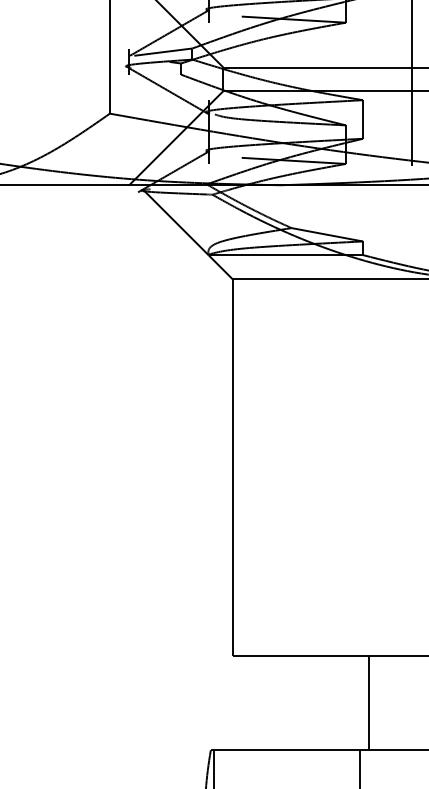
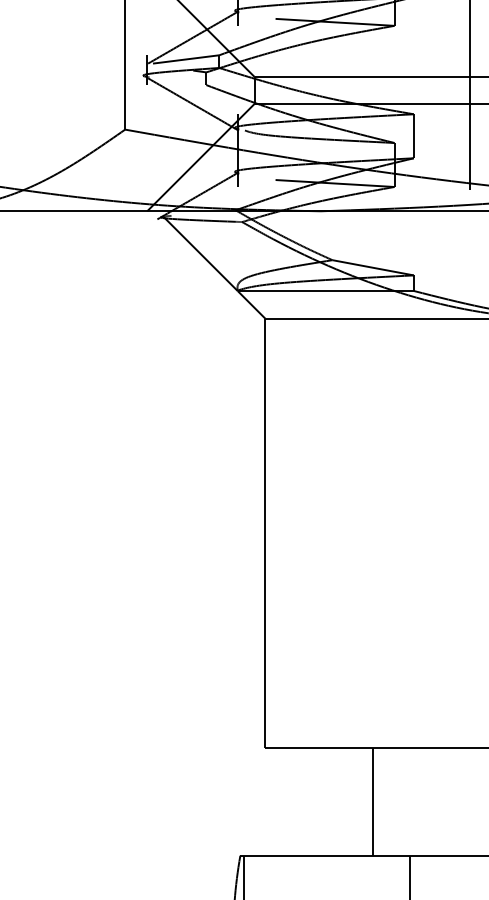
line: (368, 703) -> (372, 802), moved

